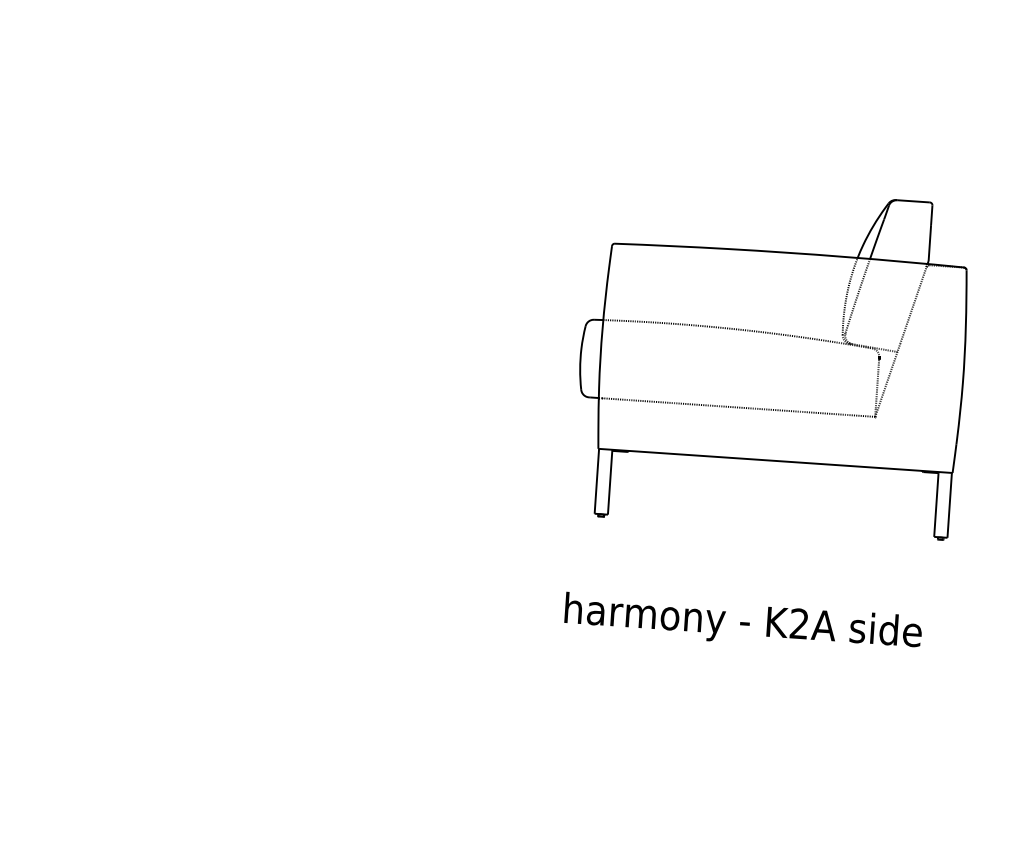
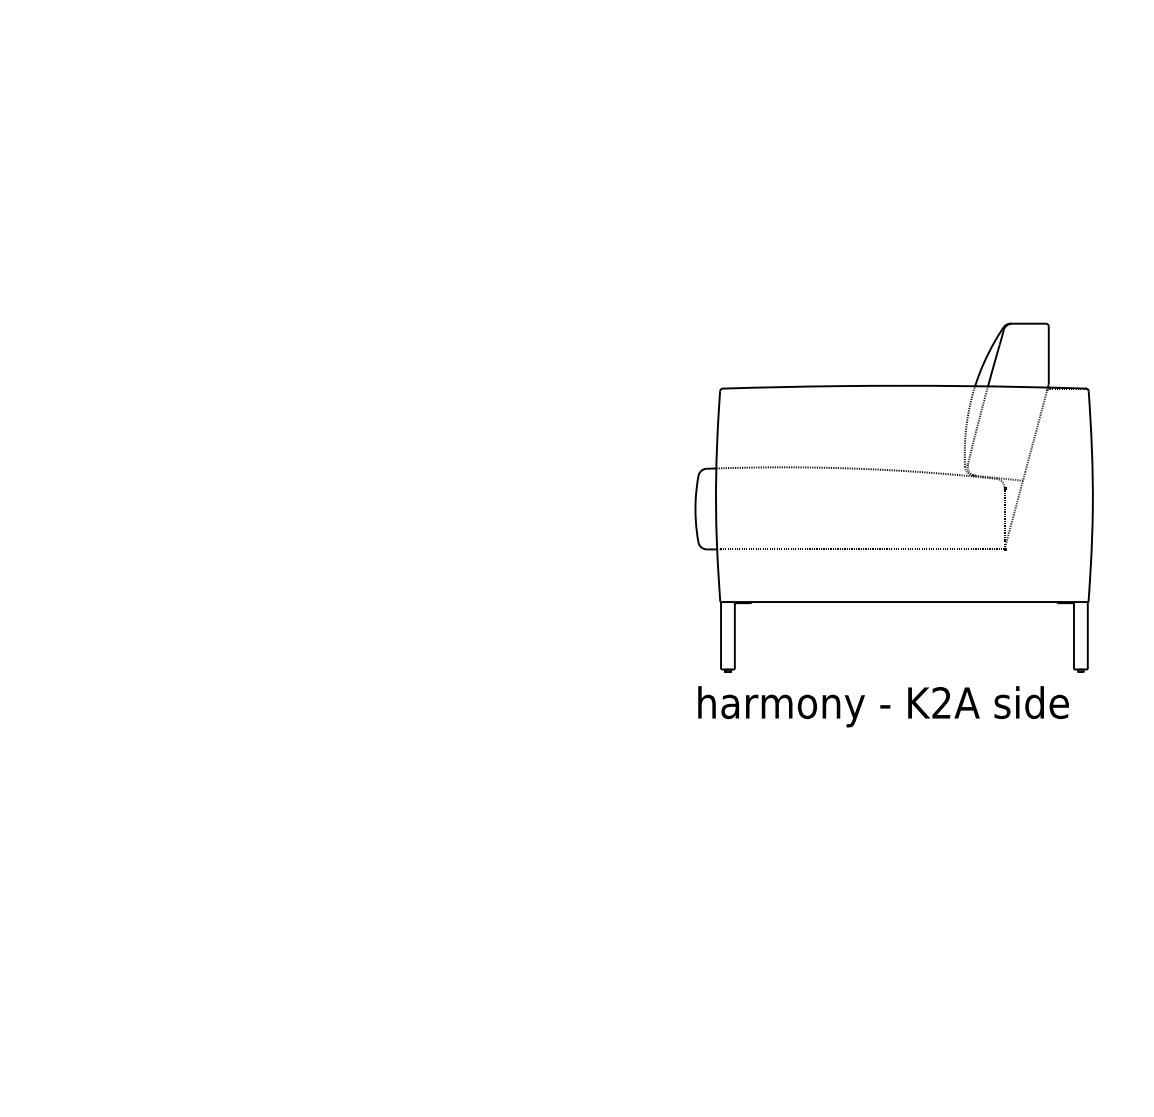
text: (743, 623) -> (883, 706), moved

